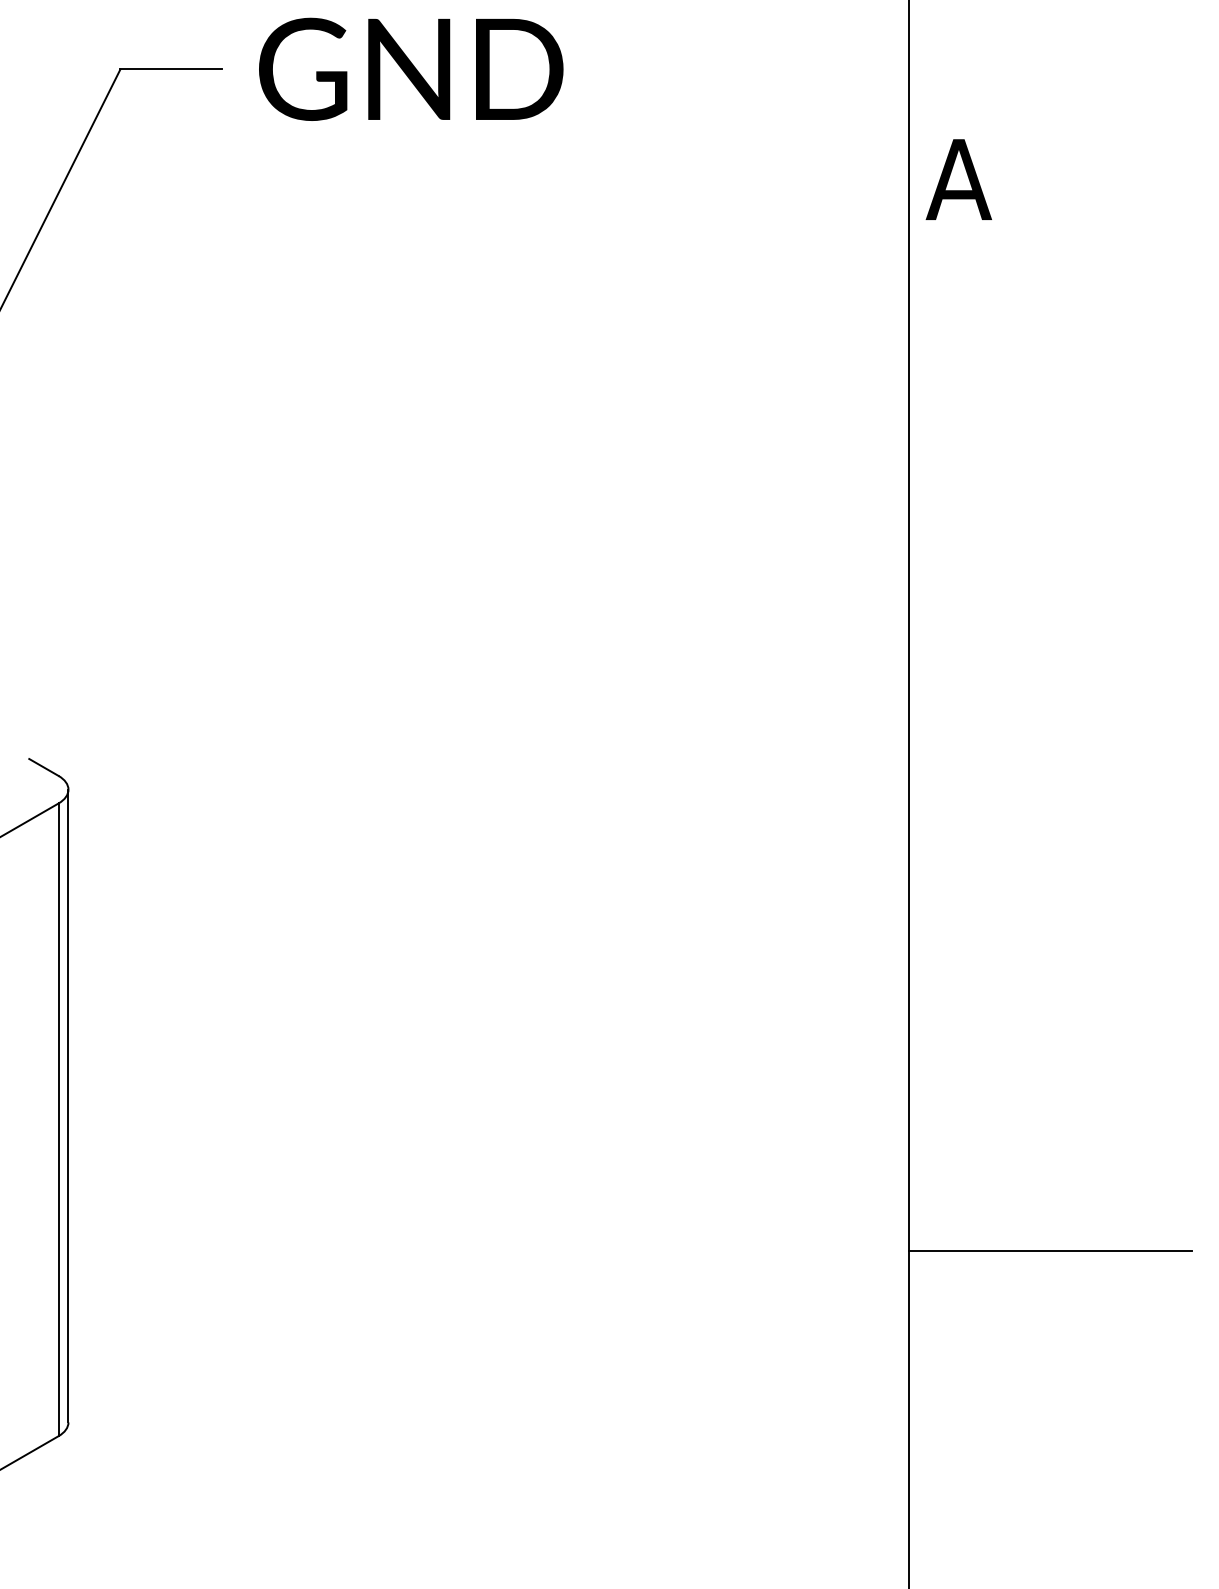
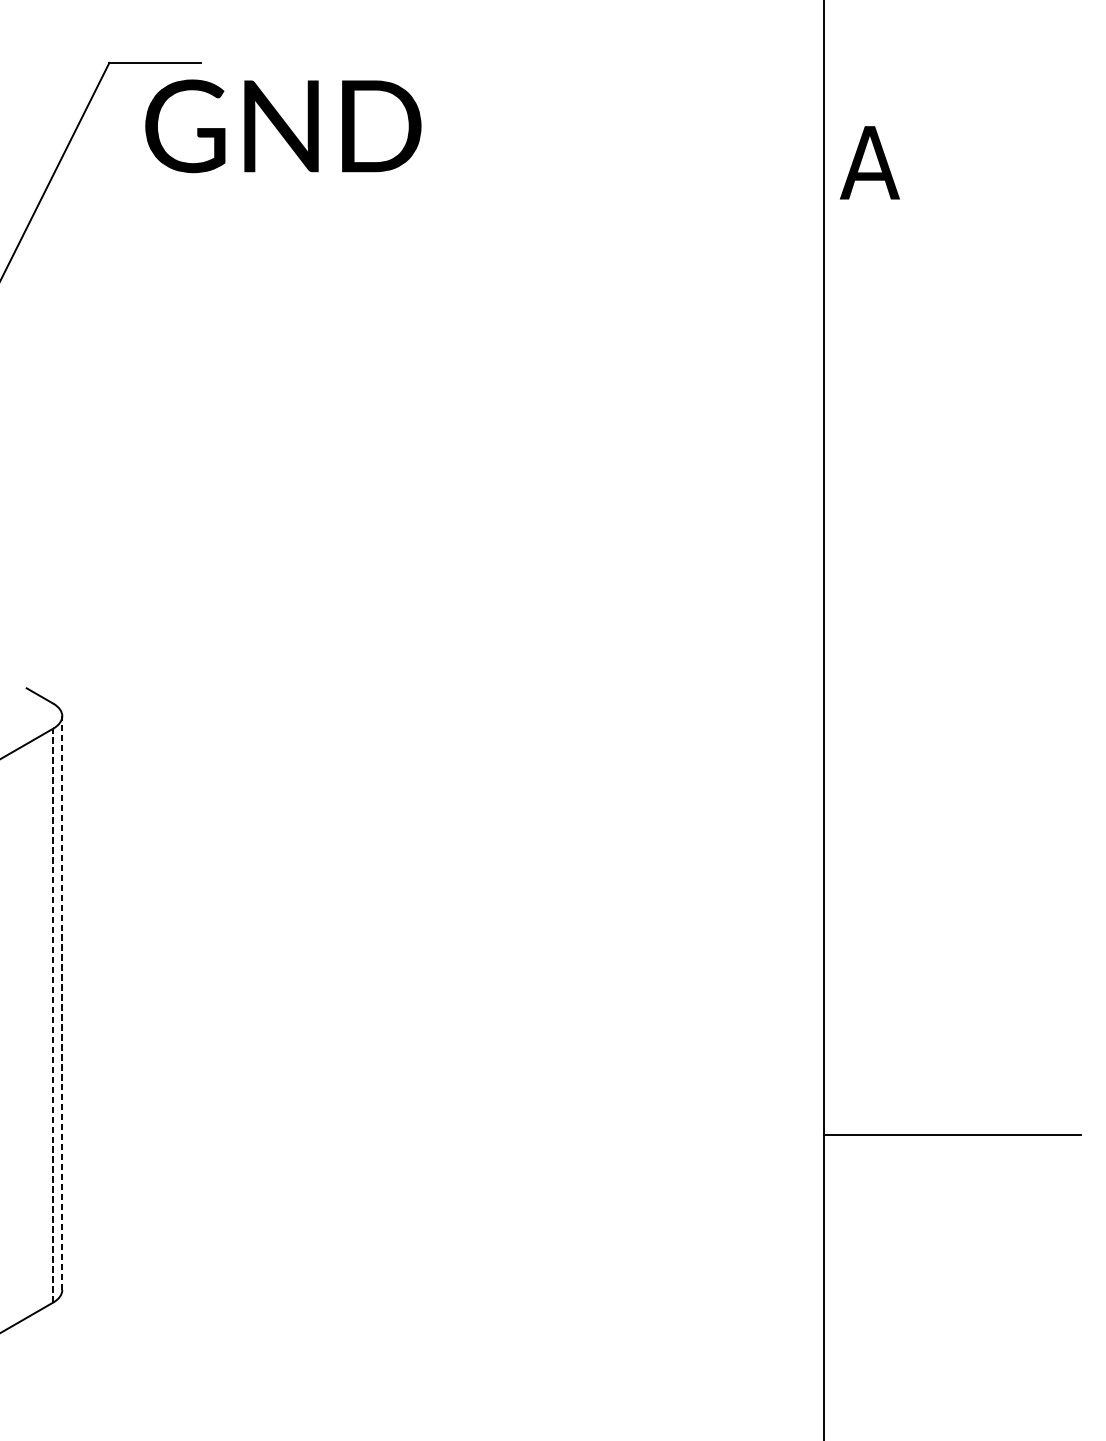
text: (411, 68) -> (283, 125), moved
line: (68, 1105) -> (62, 1002), solid -> dashed
line: (58, 1119) -> (53, 1015), solid -> dashed

